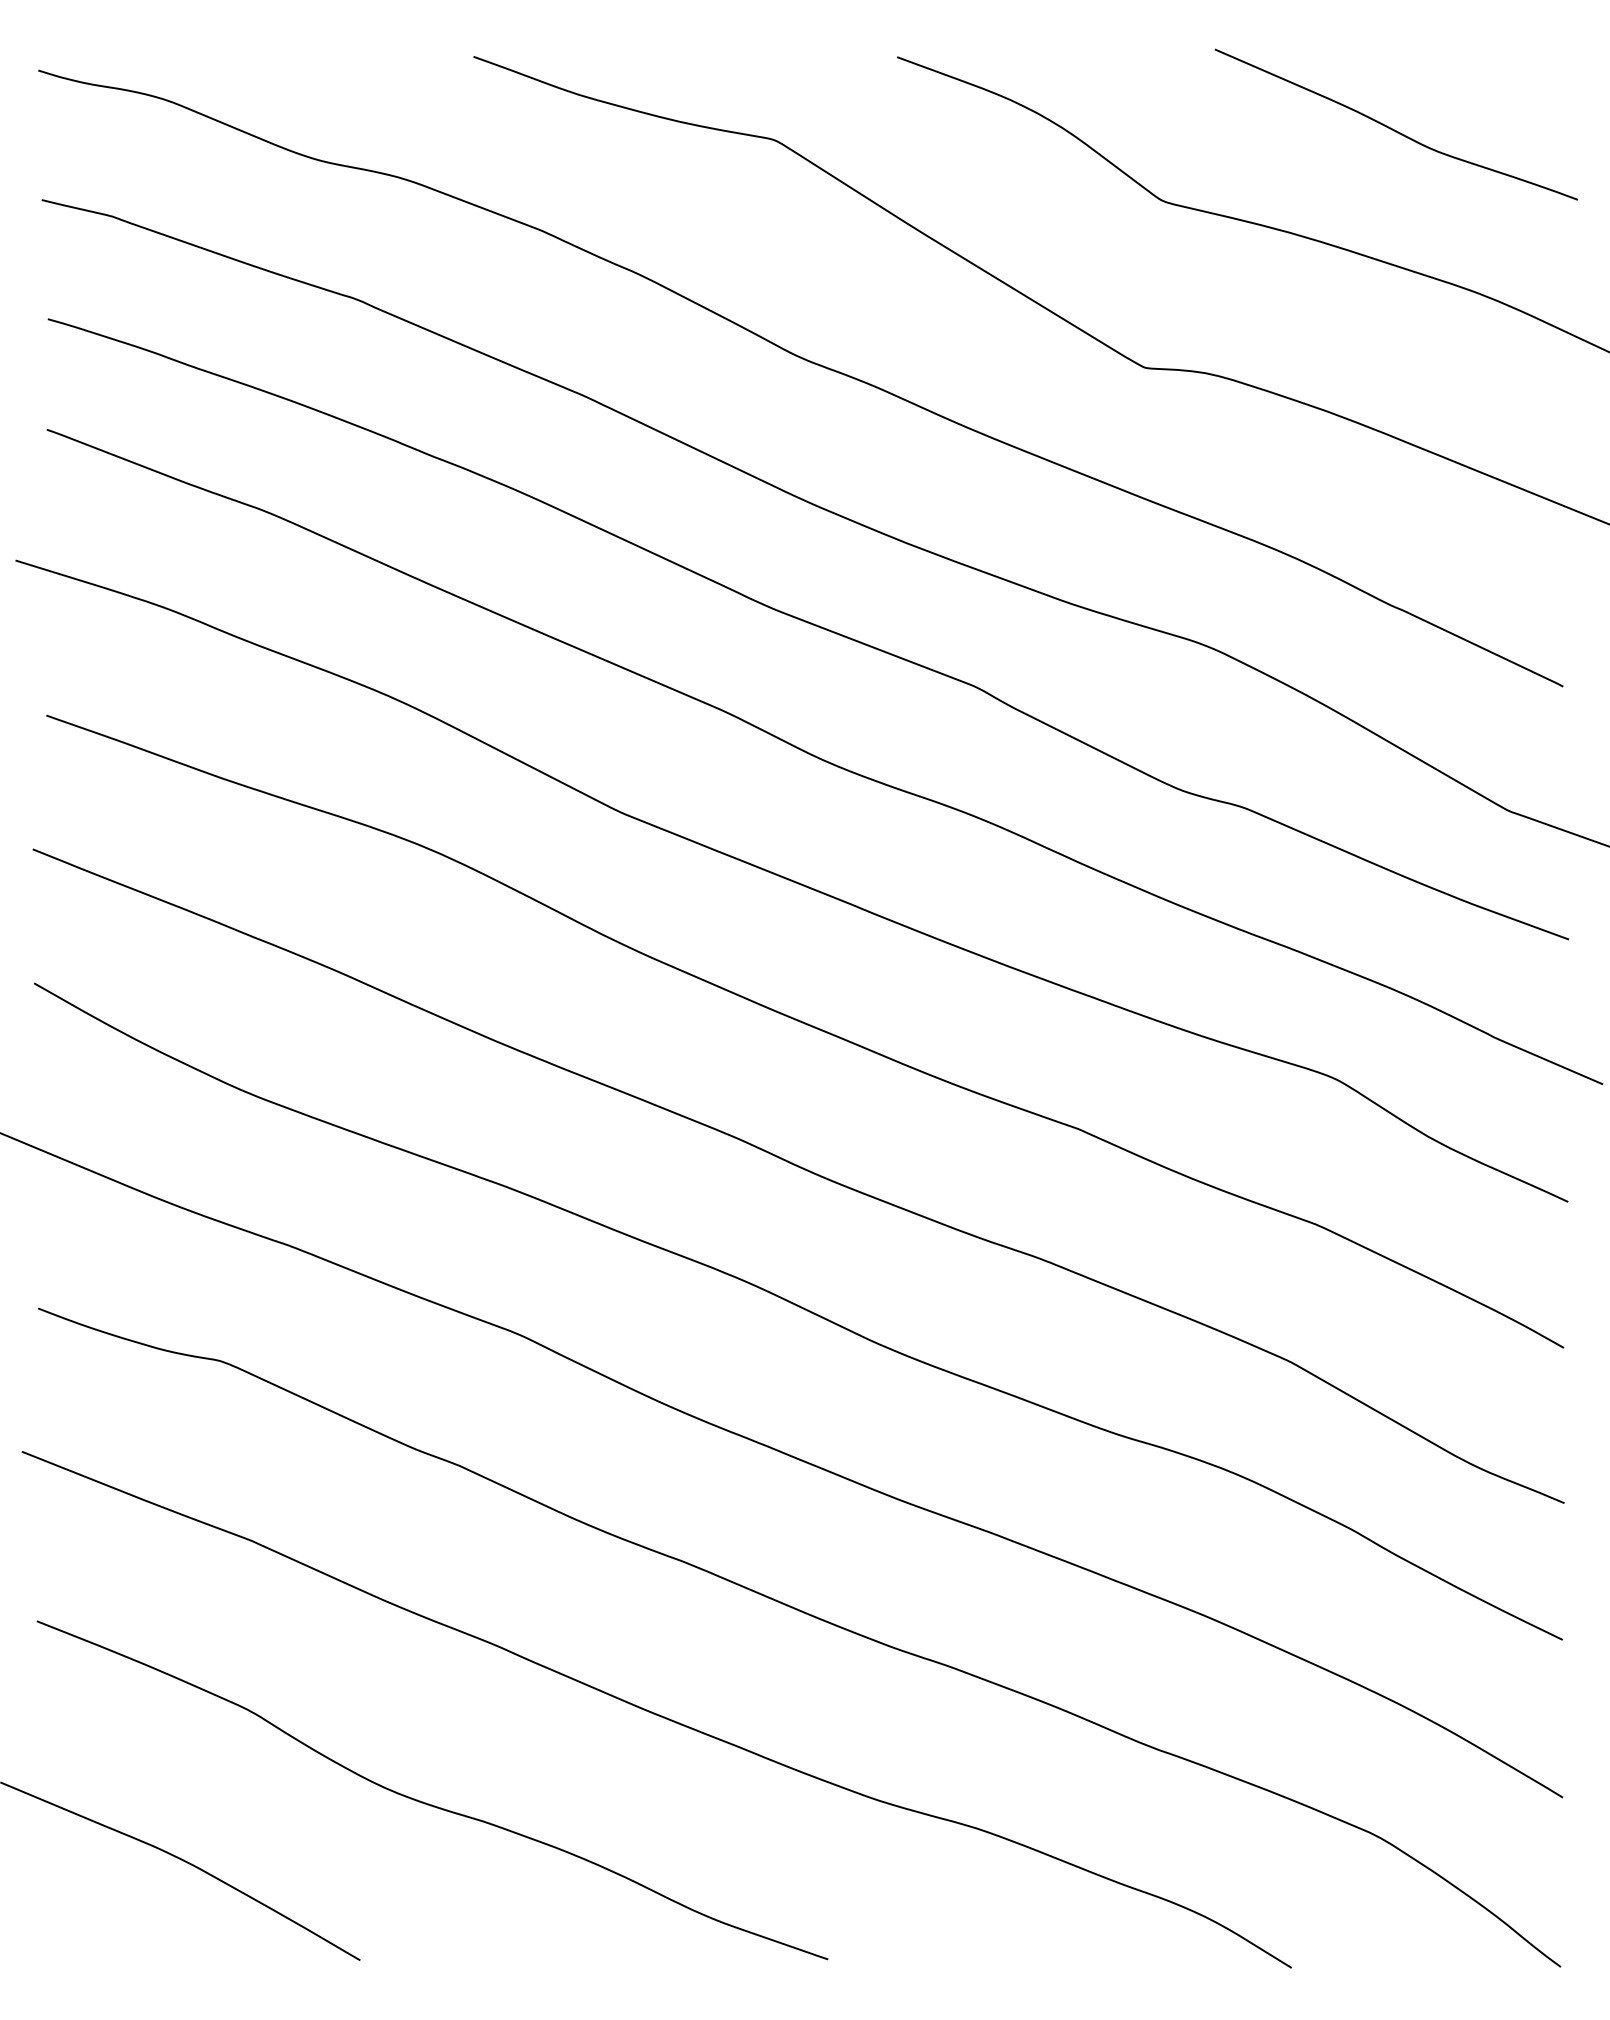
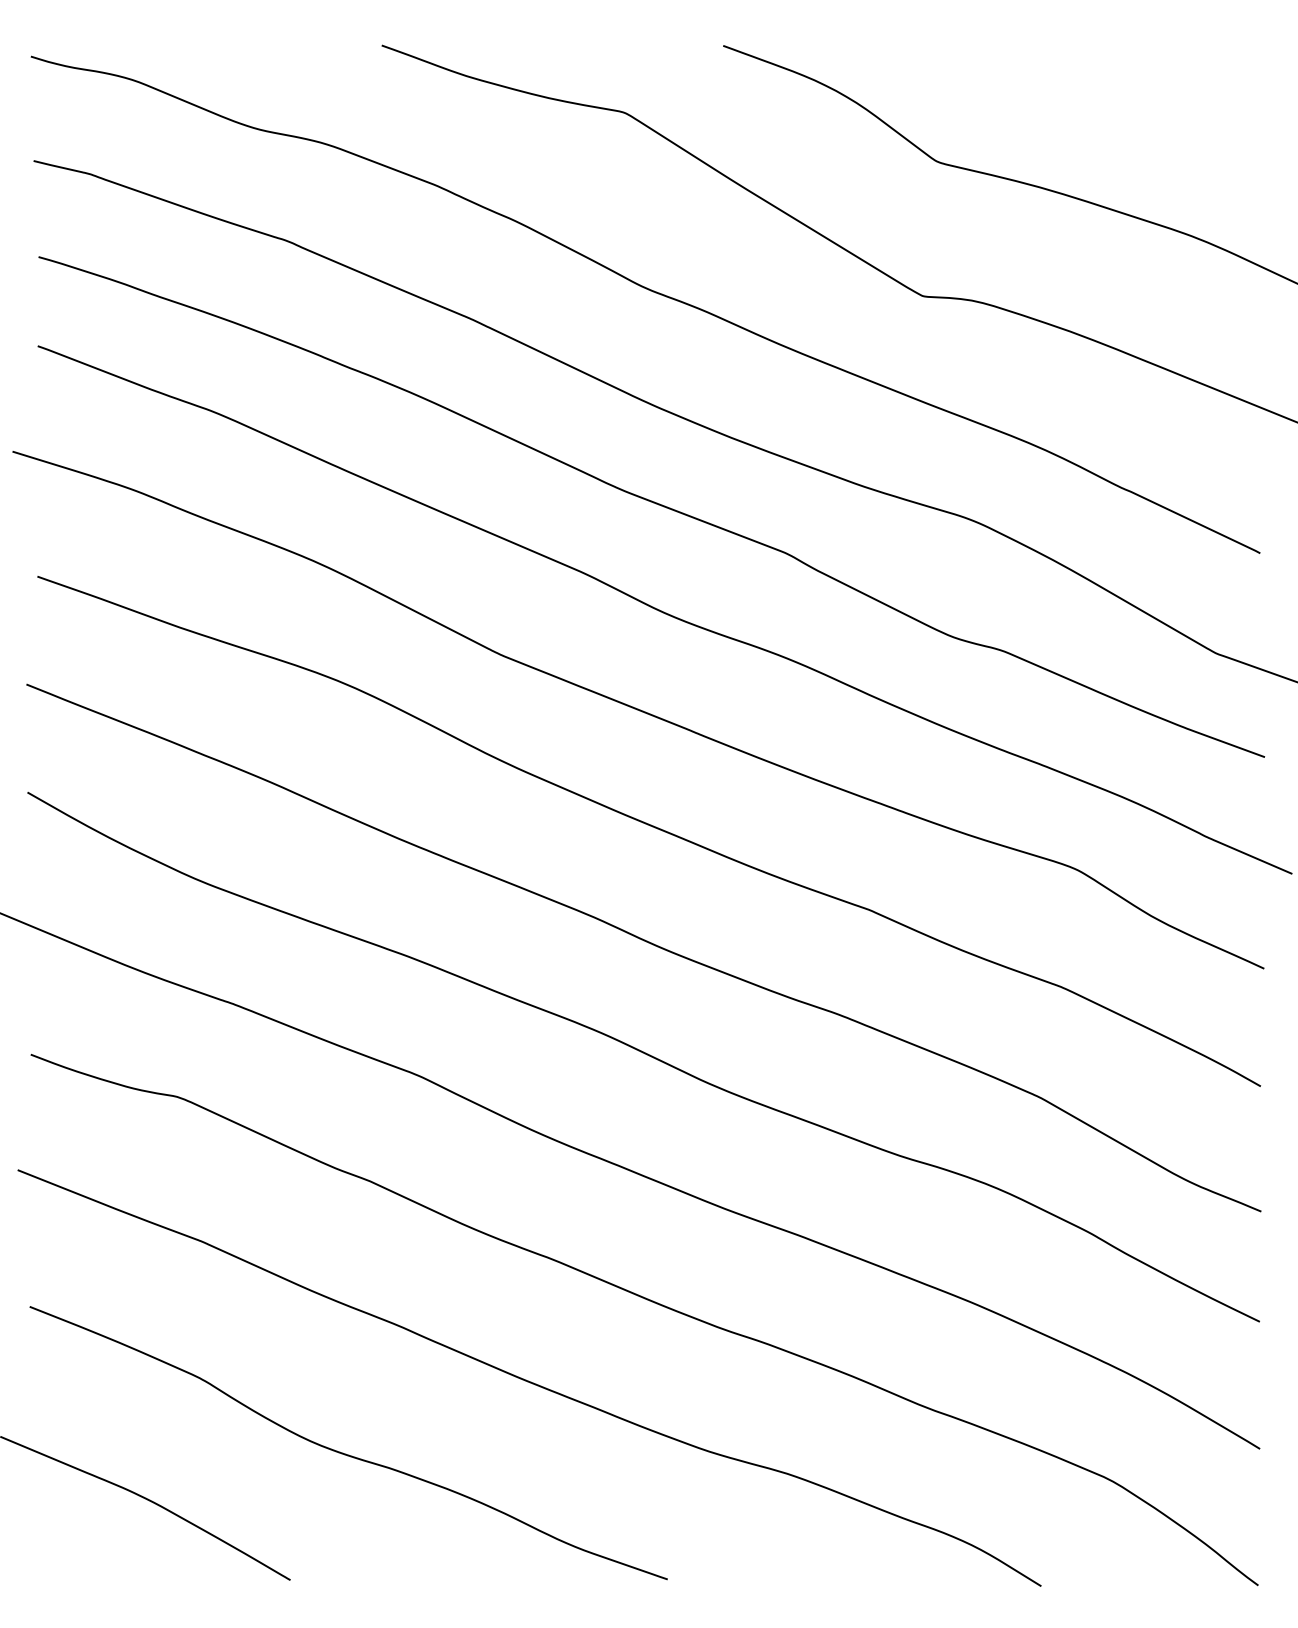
curve: (1392, 128) -> (1122, 103), removed

